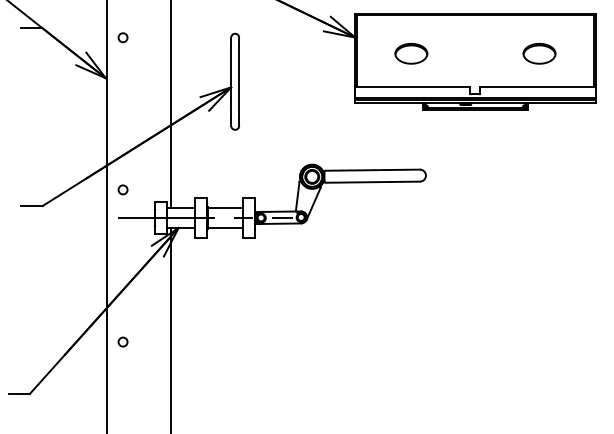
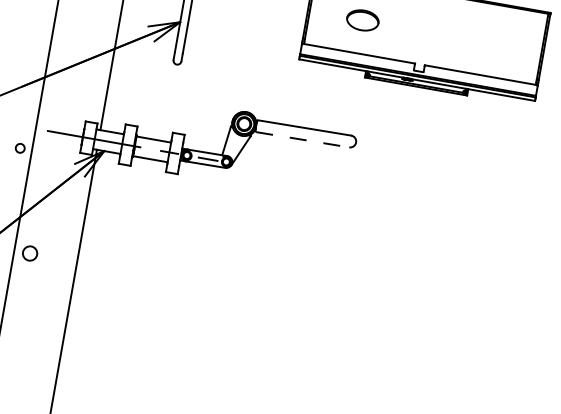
part: (539, 53) -> (488, 42), removed
line: (373, 182) -> (303, 140), solid -> dashed
circle: (122, 189) -> (19, 147), moved
circle: (122, 341) -> (29, 252), size x1.6

